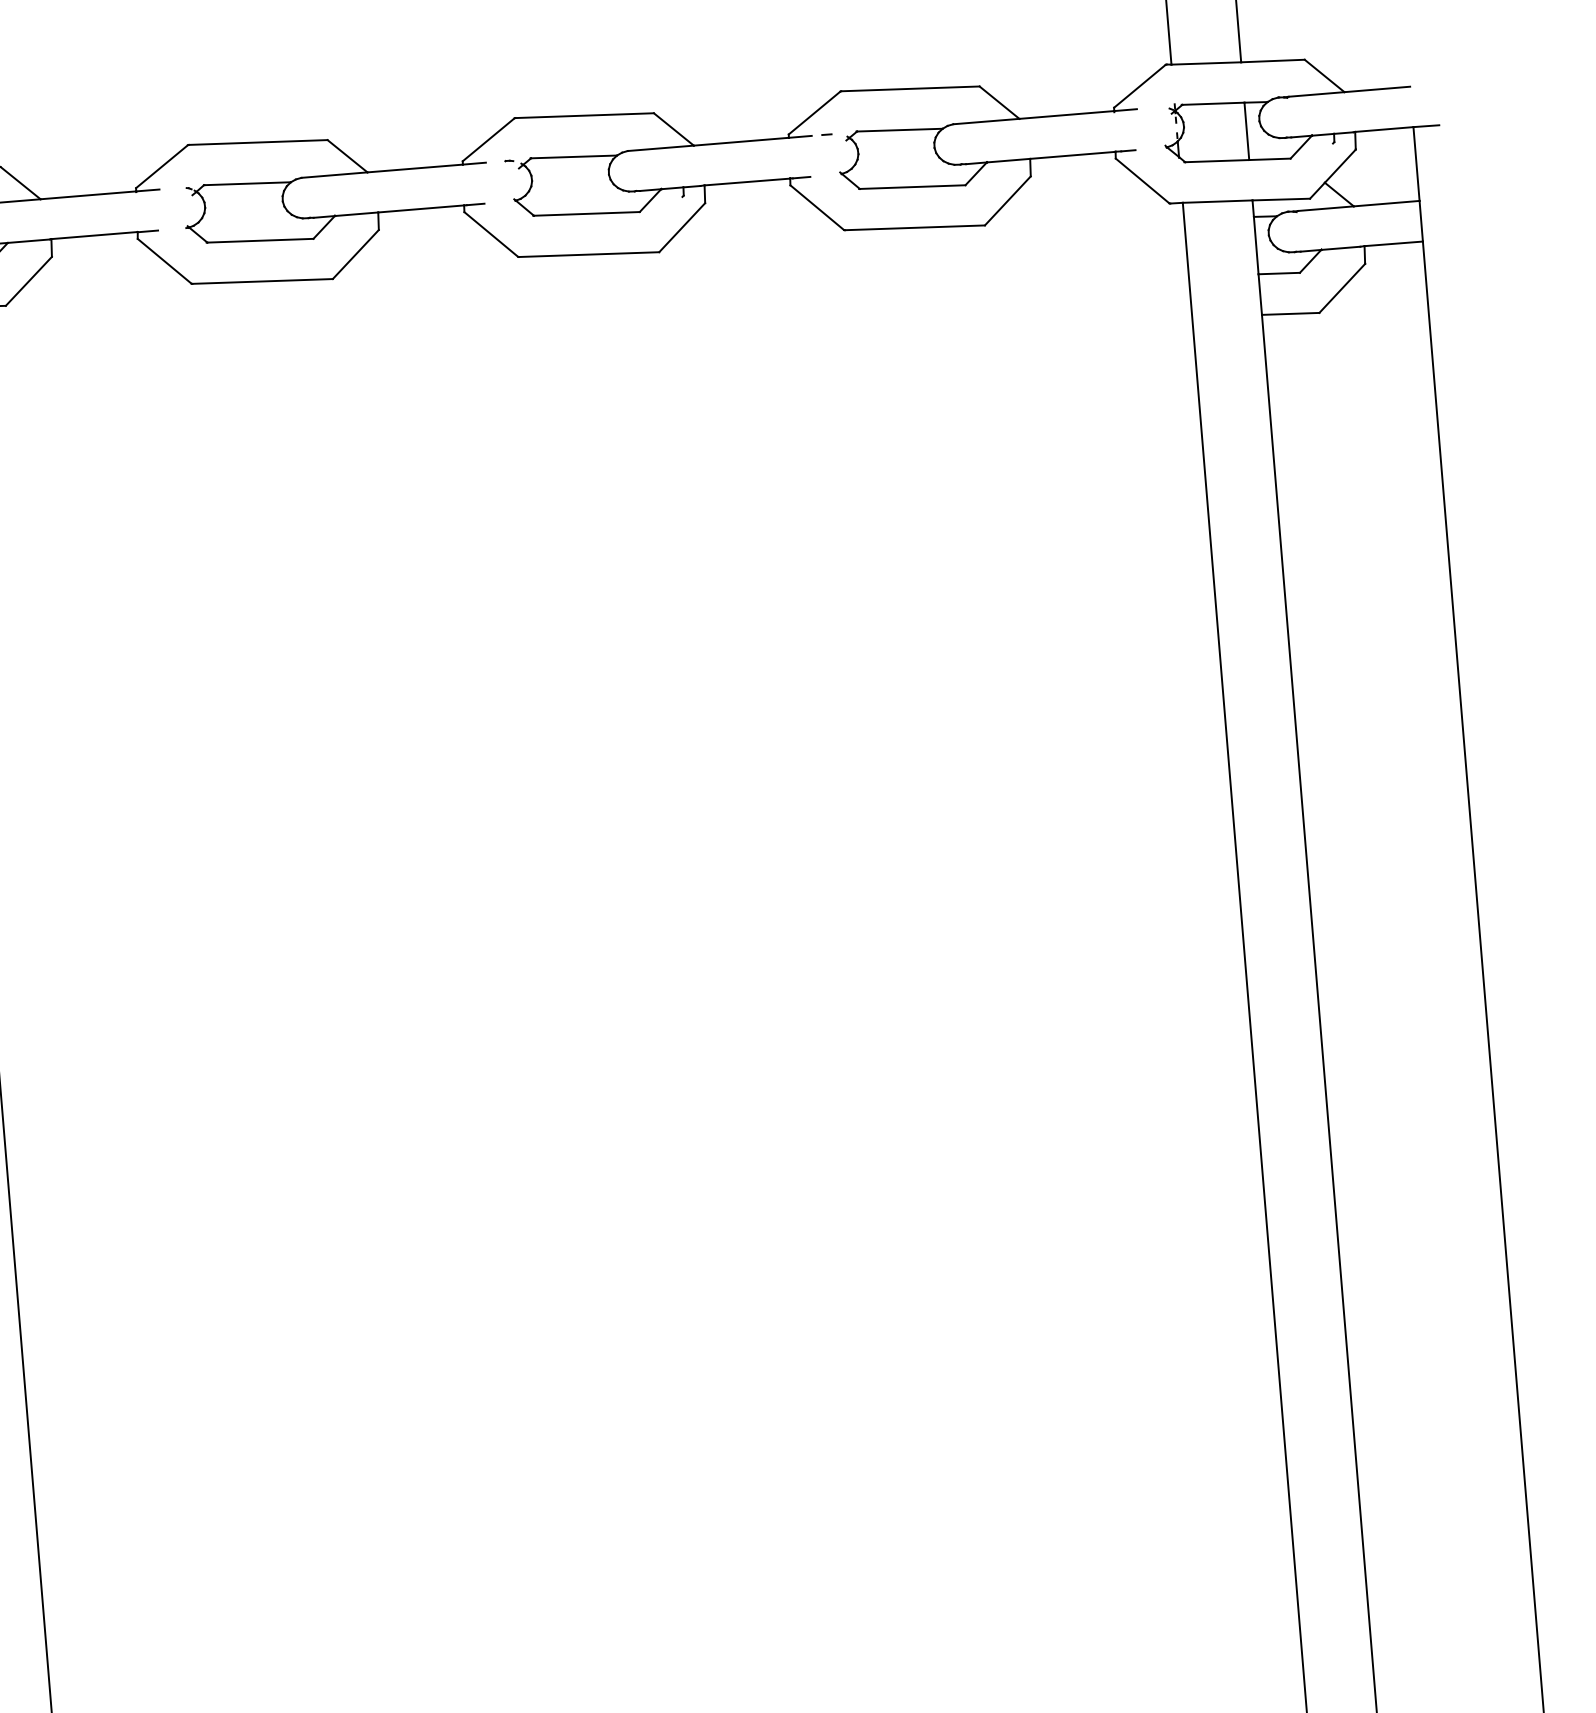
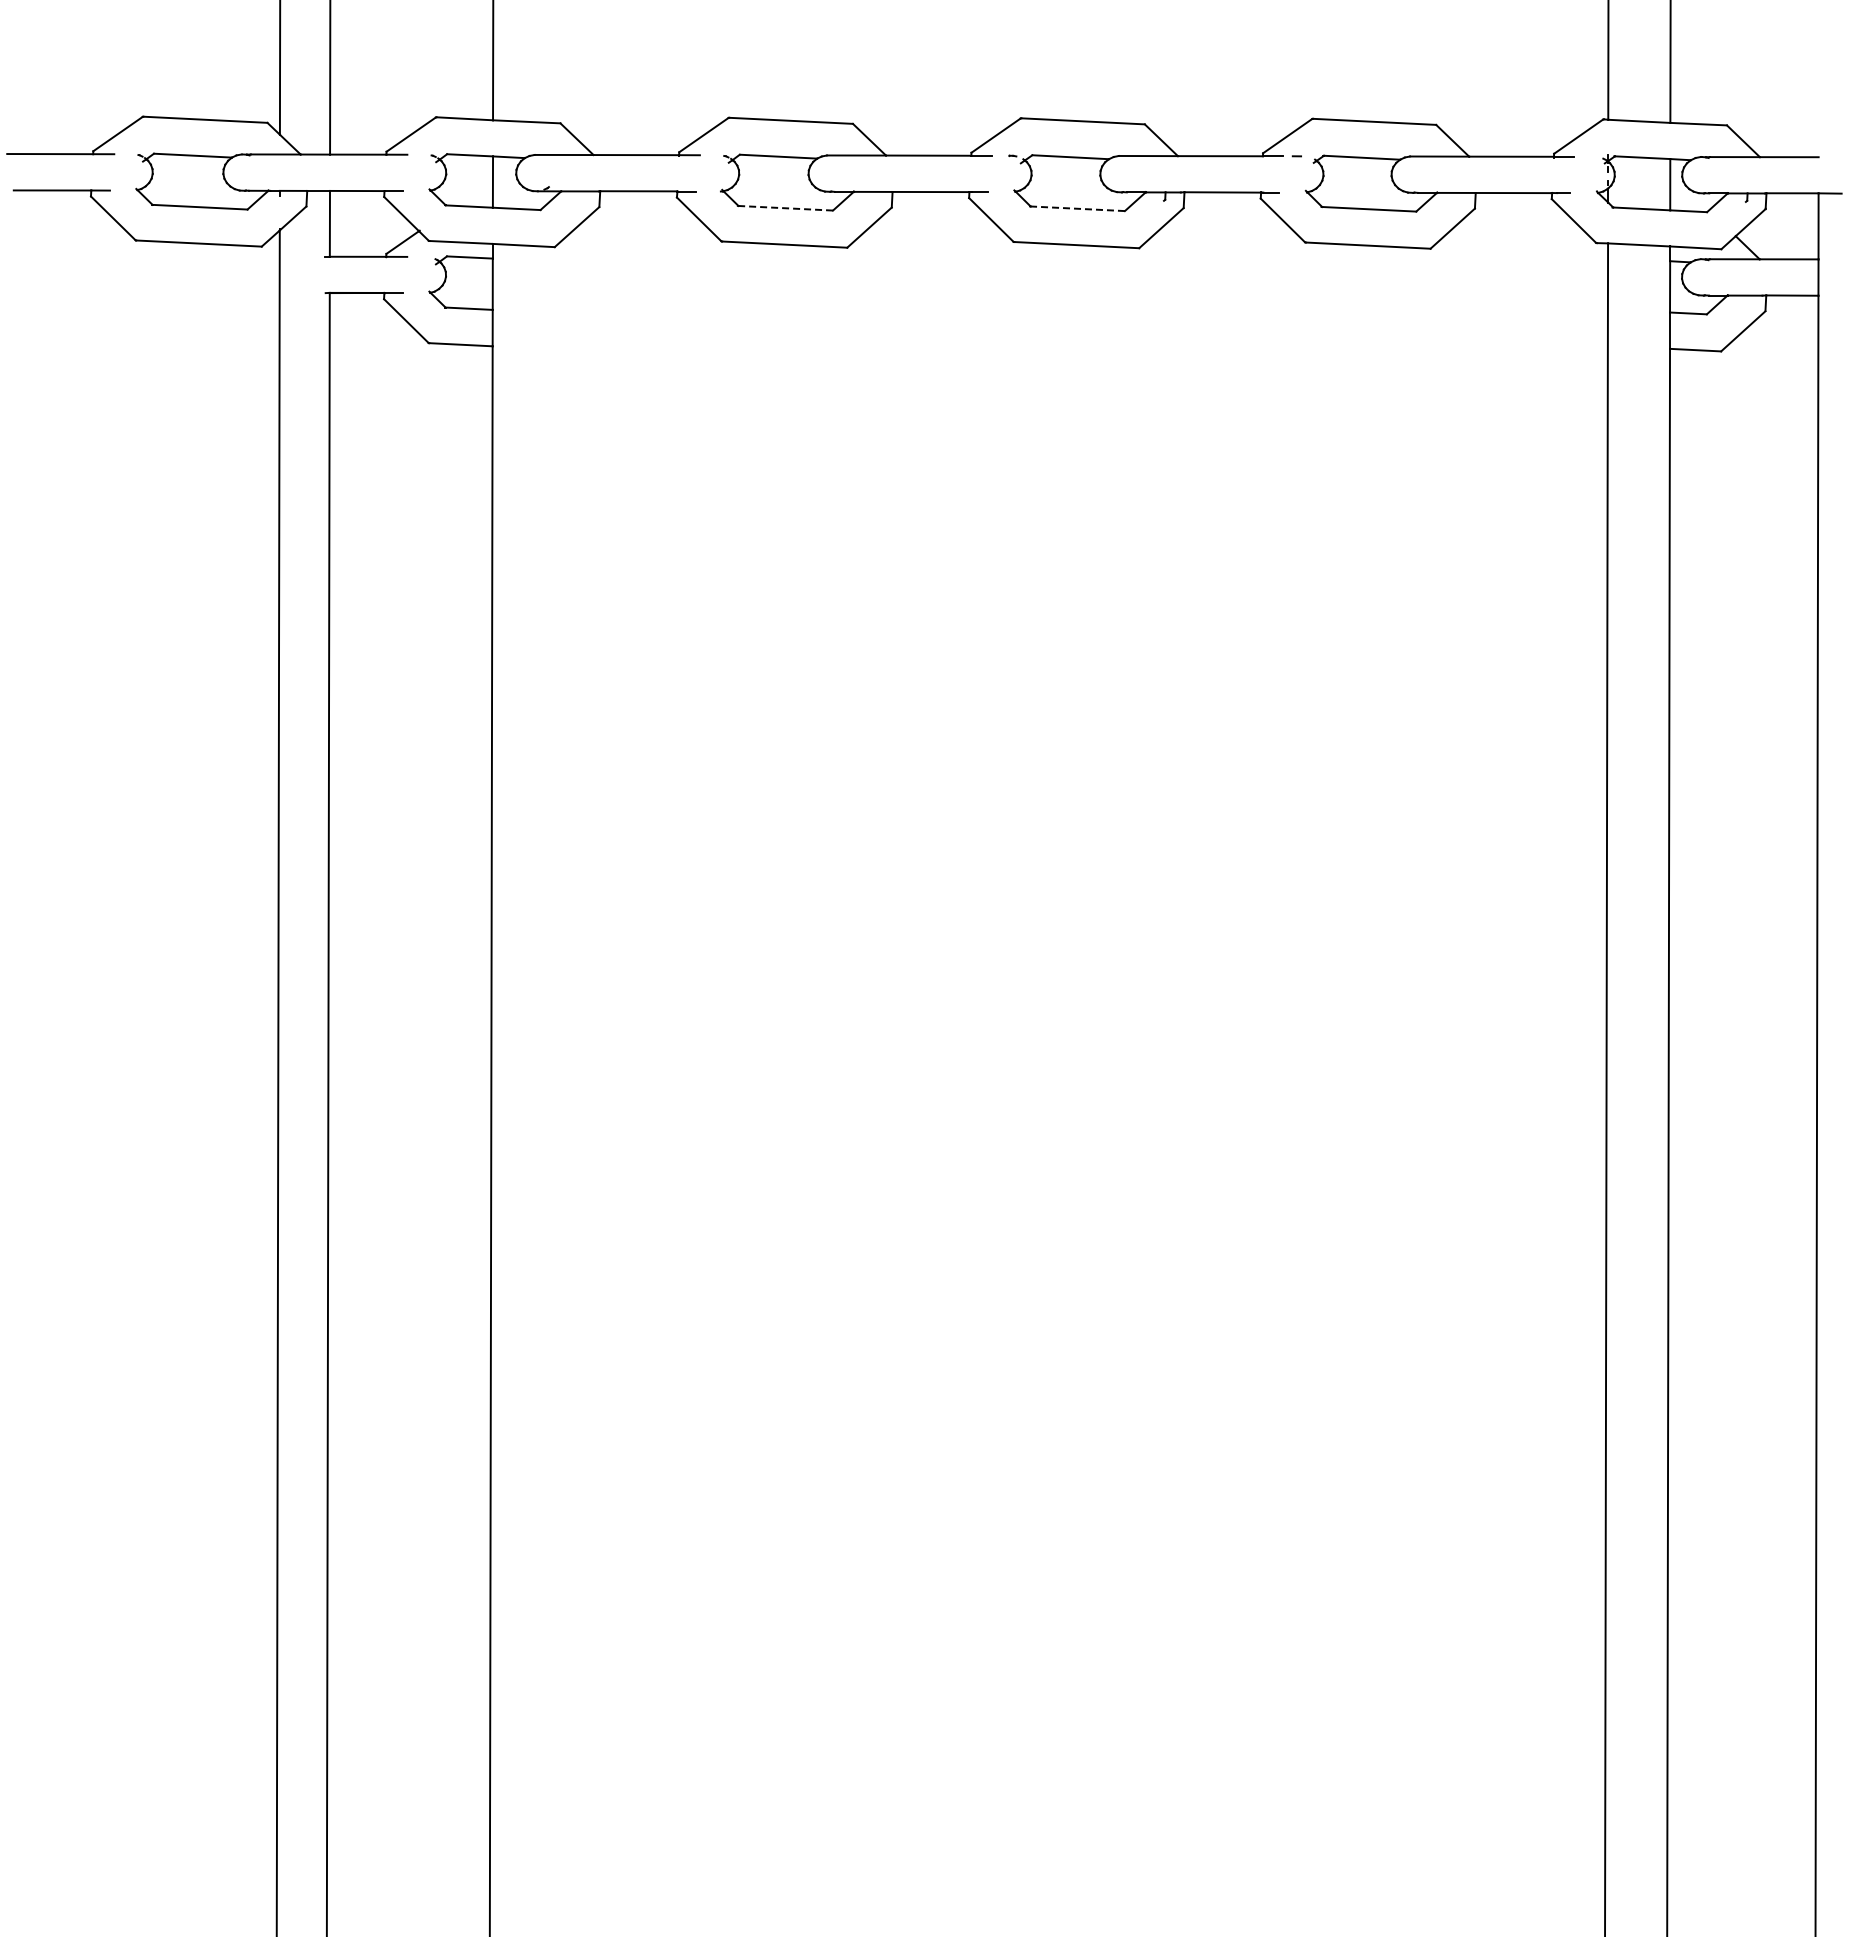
line: (586, 213) -> (1077, 208), solid -> dashed
line: (260, 241) -> (785, 208), solid -> dashed

